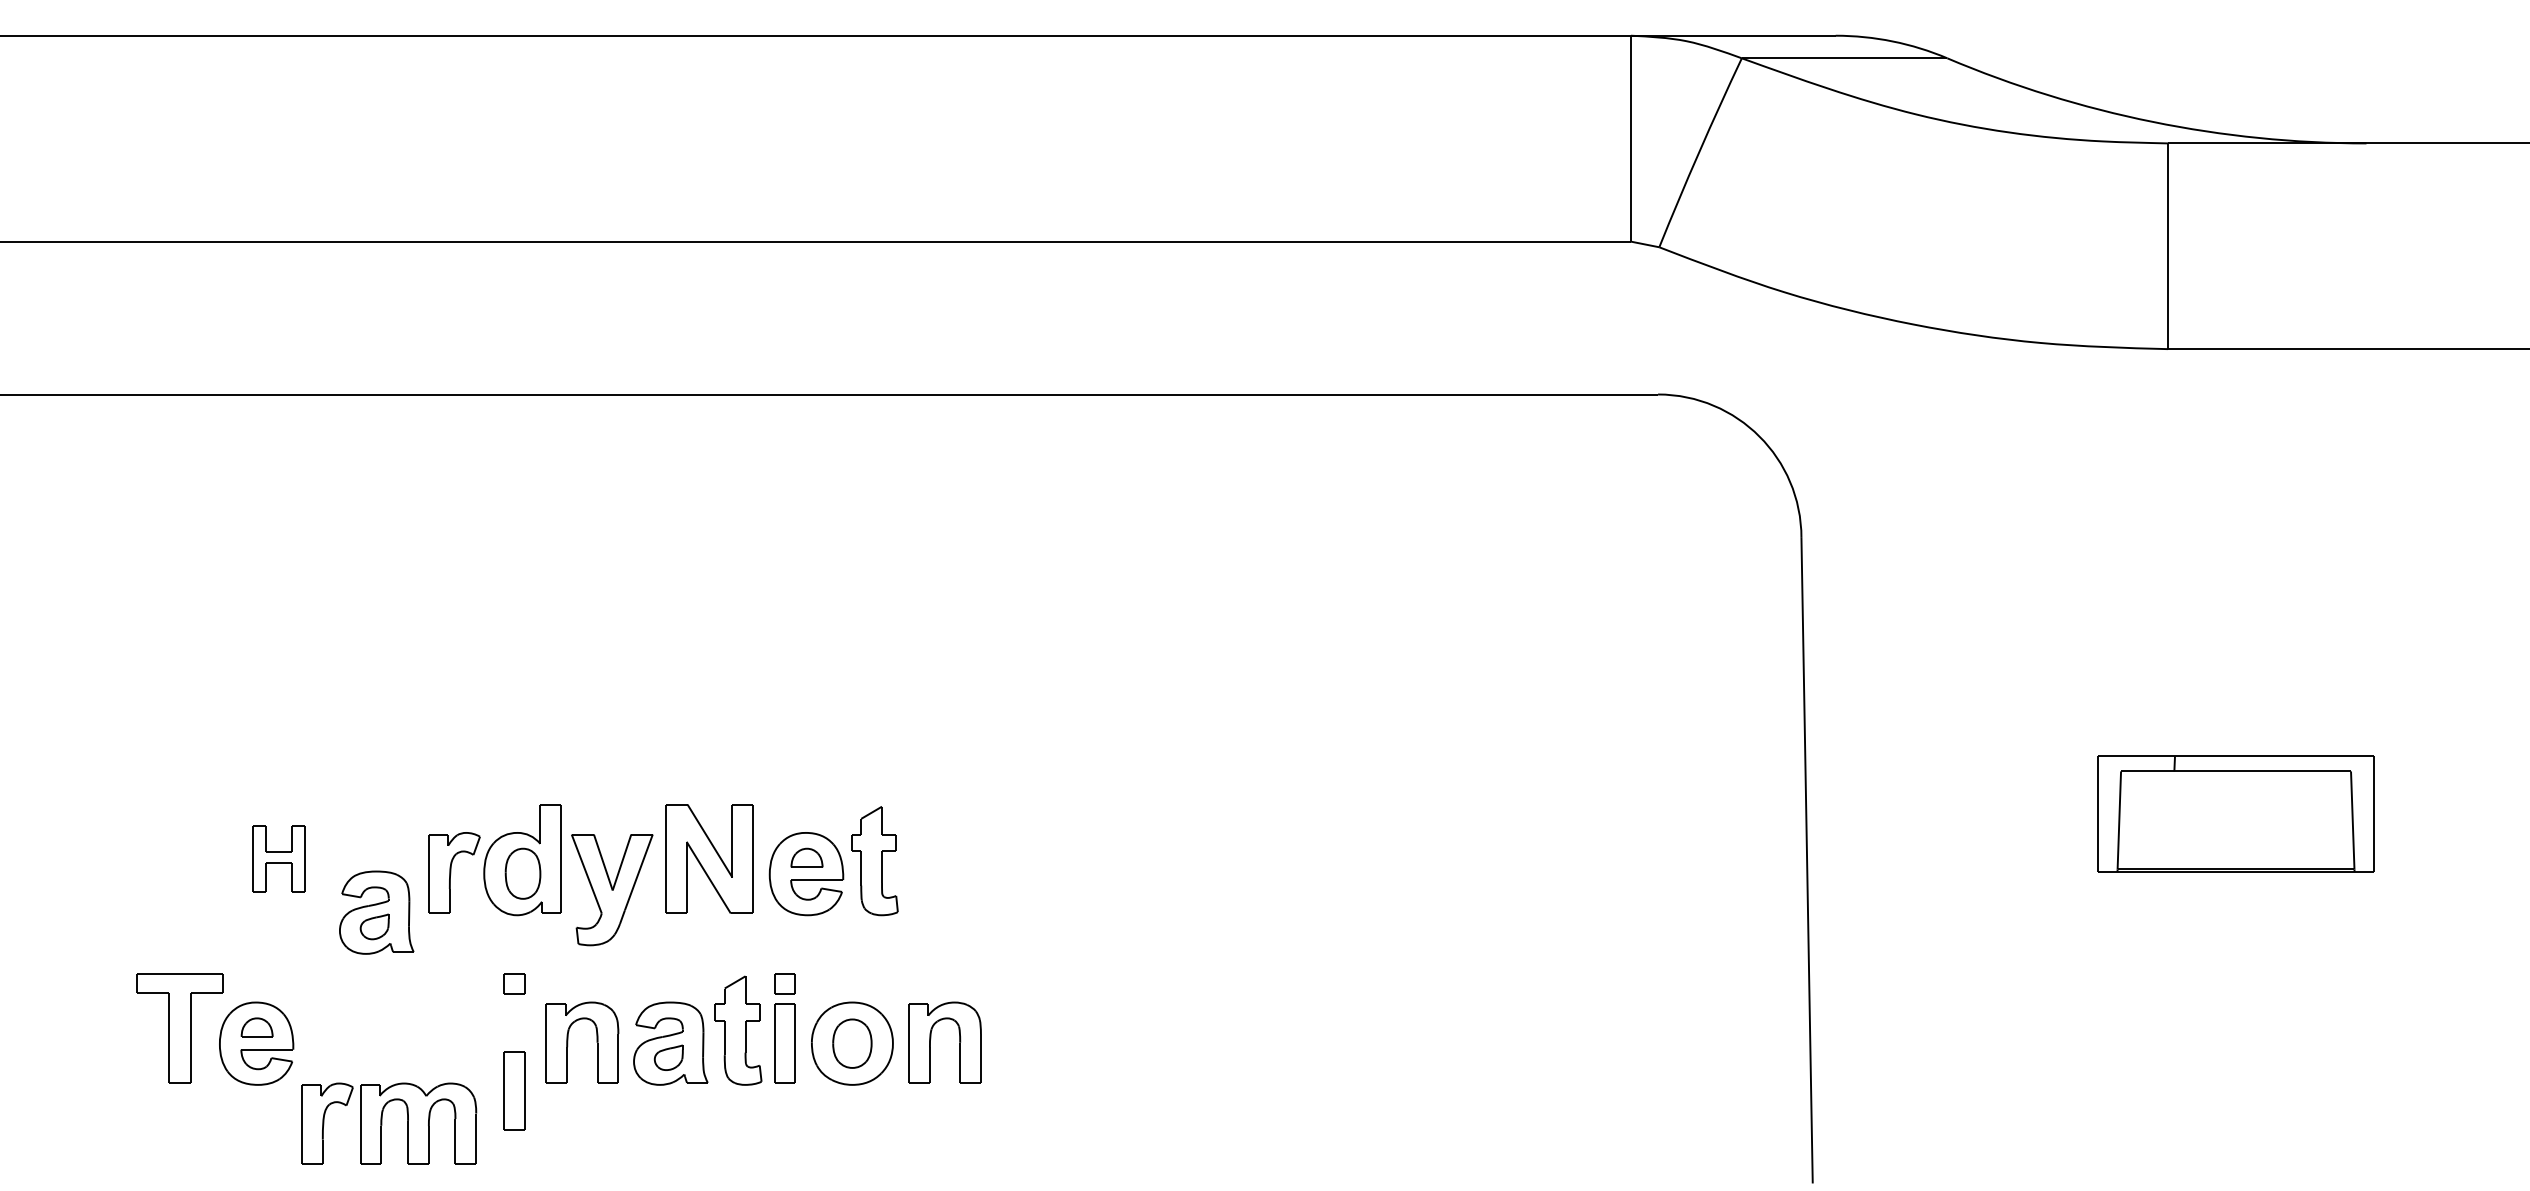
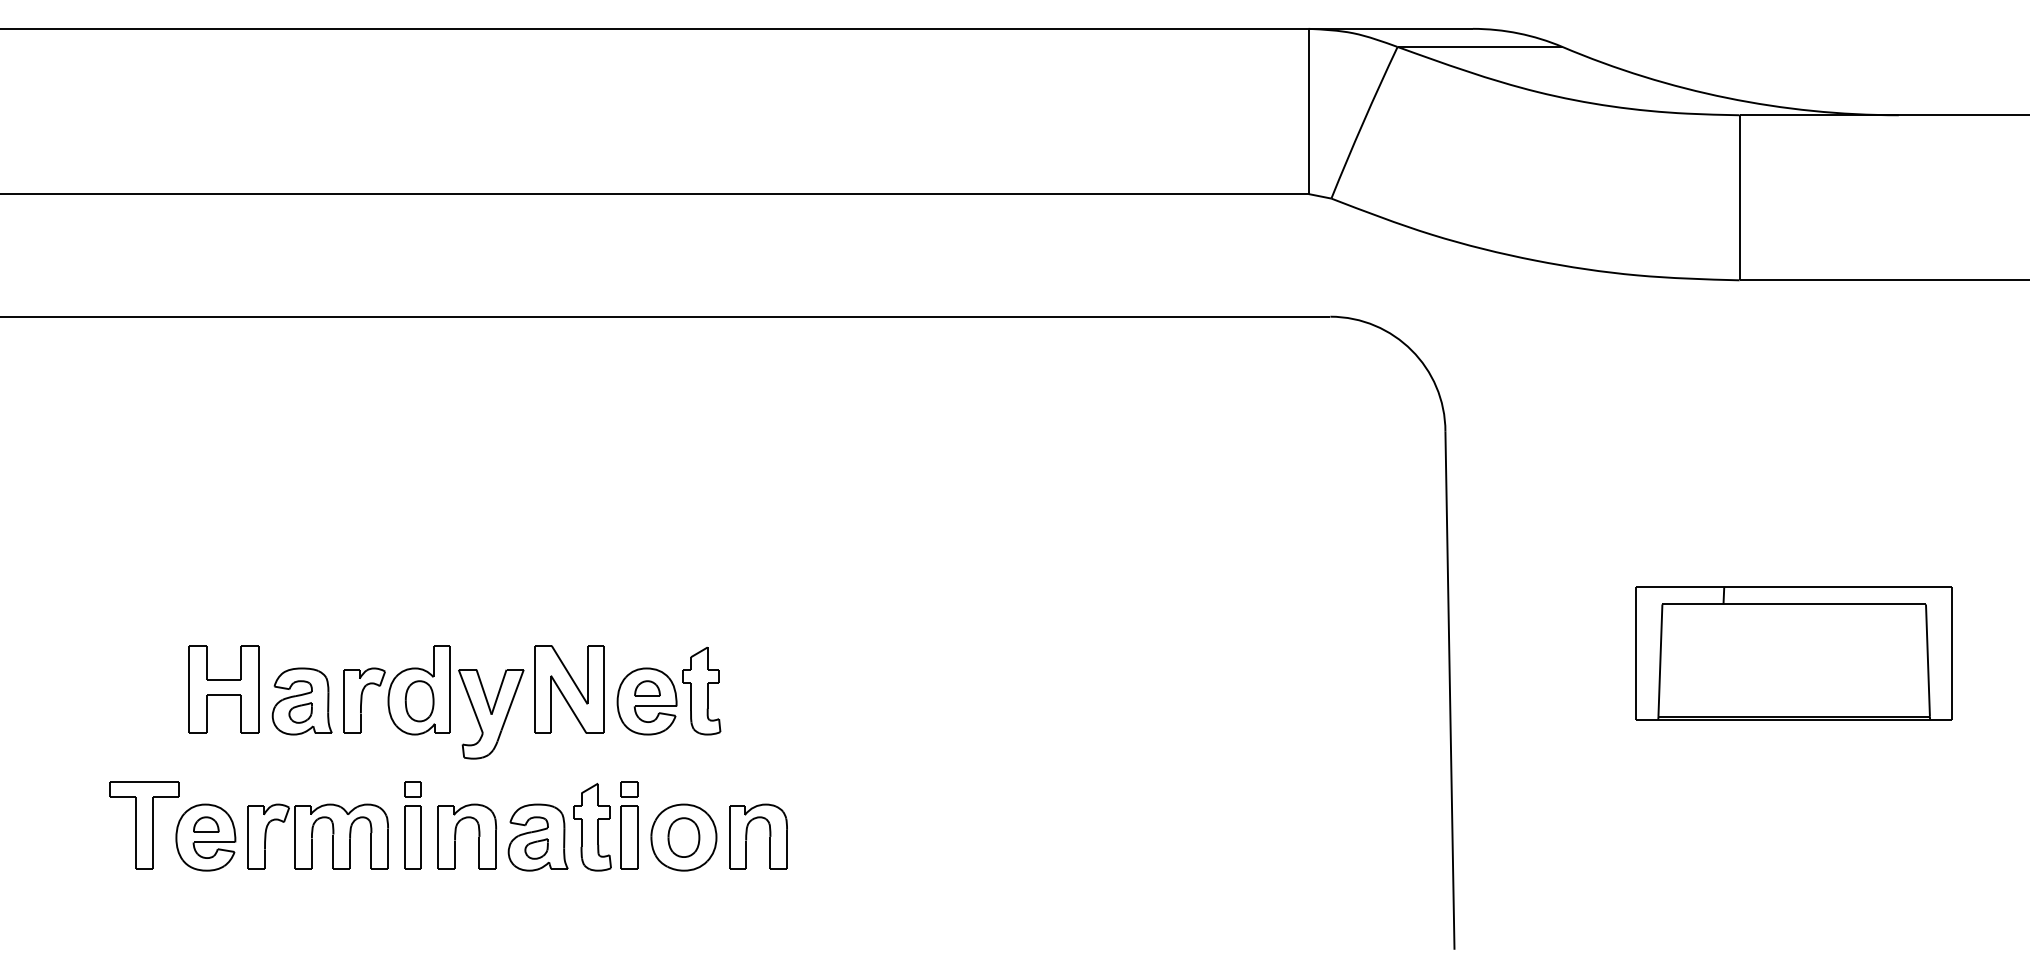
part: (2235, 814) -> (1793, 653), size x1.43
part: (278, 859) -> (223, 689), size x1.67
part: (375, 912) -> (301, 701), moved
part: (514, 1090) -> (412, 837), moved
part: (388, 1123) -> (317, 836), moved

